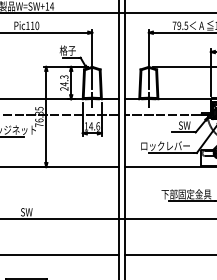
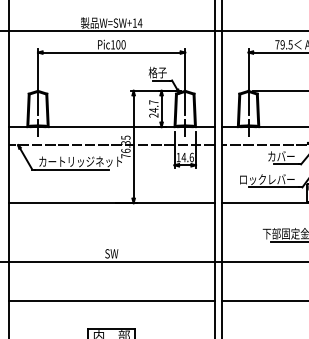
text: (32, 25) -> (118, 44), Pic110 -> Pic100
text: (64, 77) -> (153, 102), 24.3 -> 24.7
text: (178, 125) -> (281, 156), SW -> カバー

